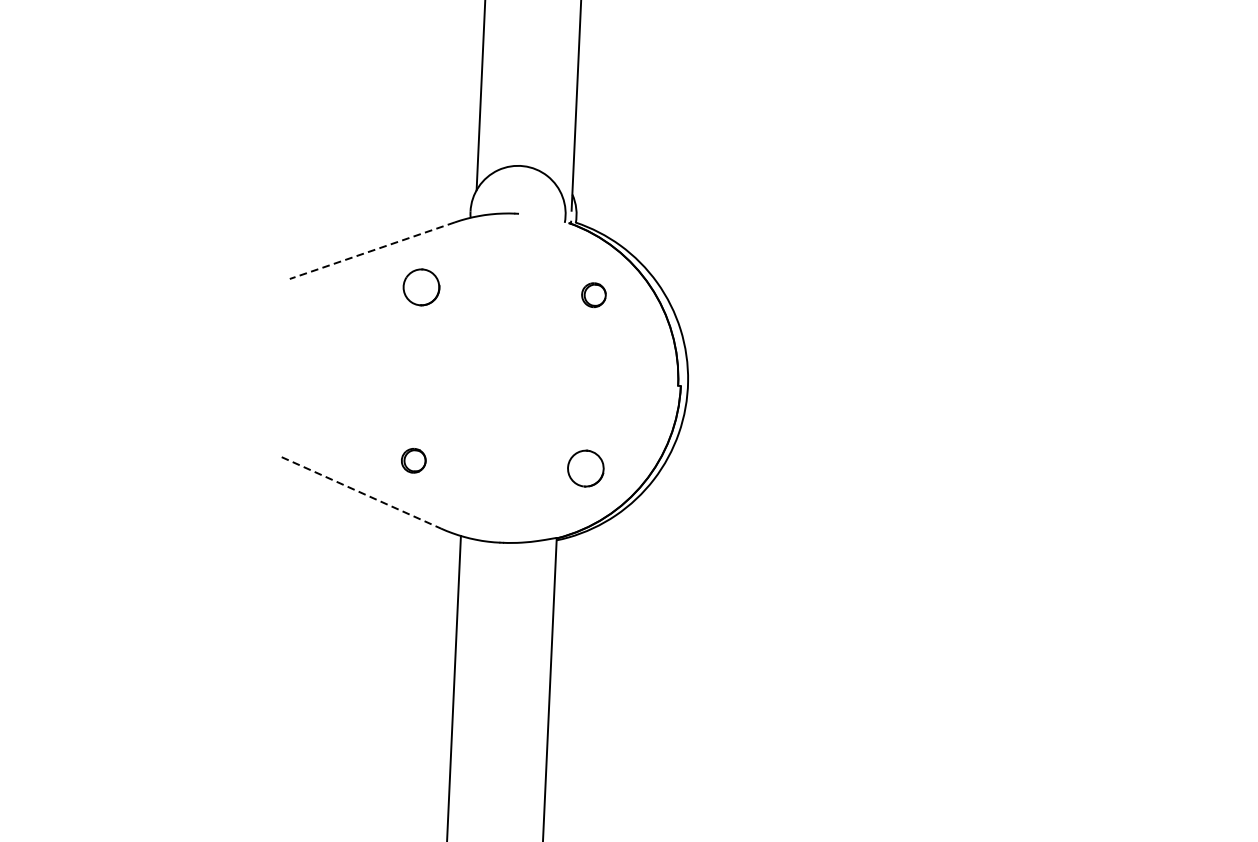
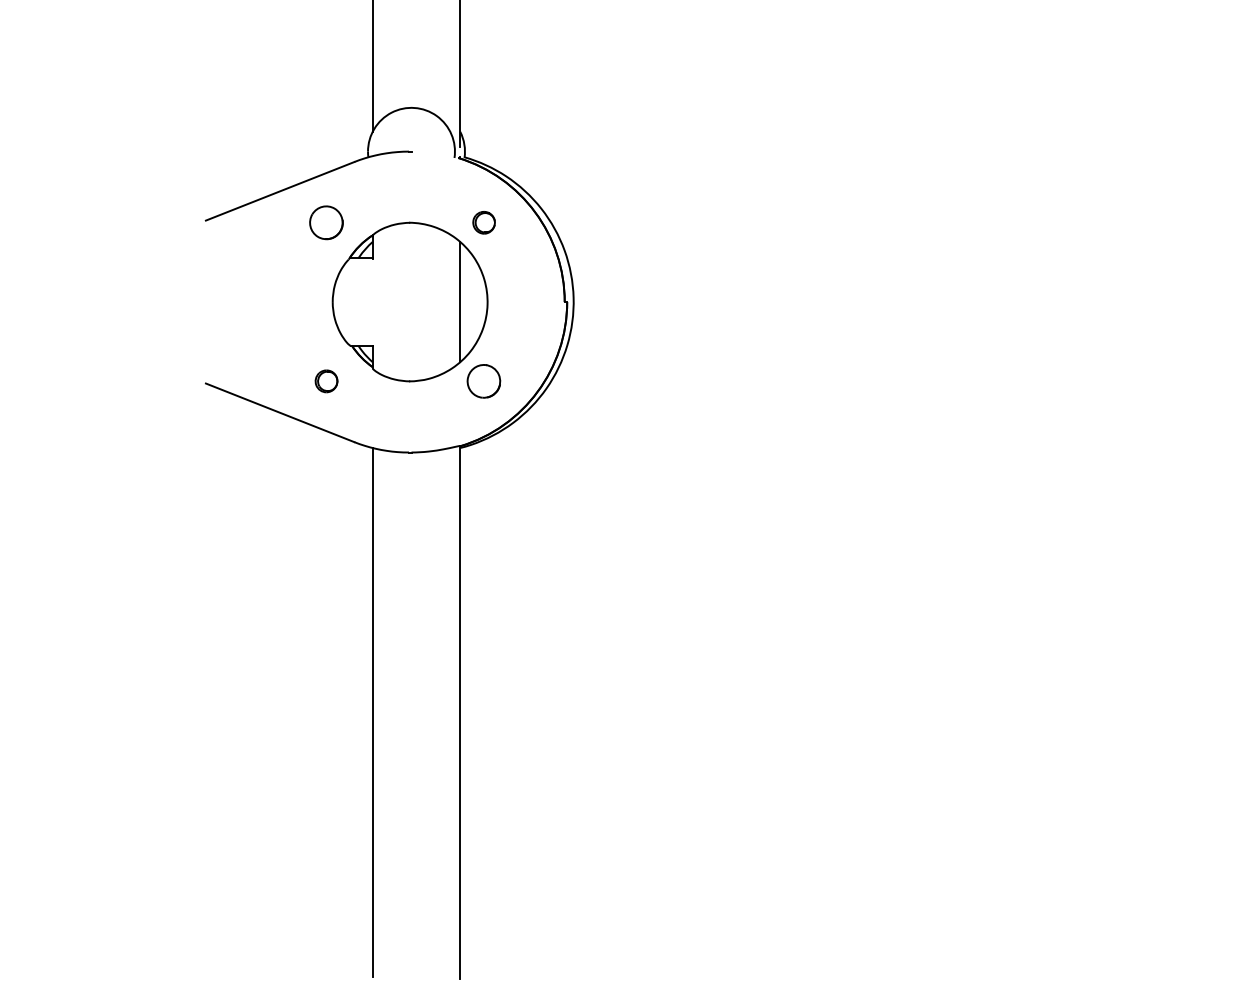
line: (372, 250) -> (280, 191), dashed -> solid
part: (508, 377) -> (409, 301), added
line: (361, 492) -> (280, 412), dashed -> solid

